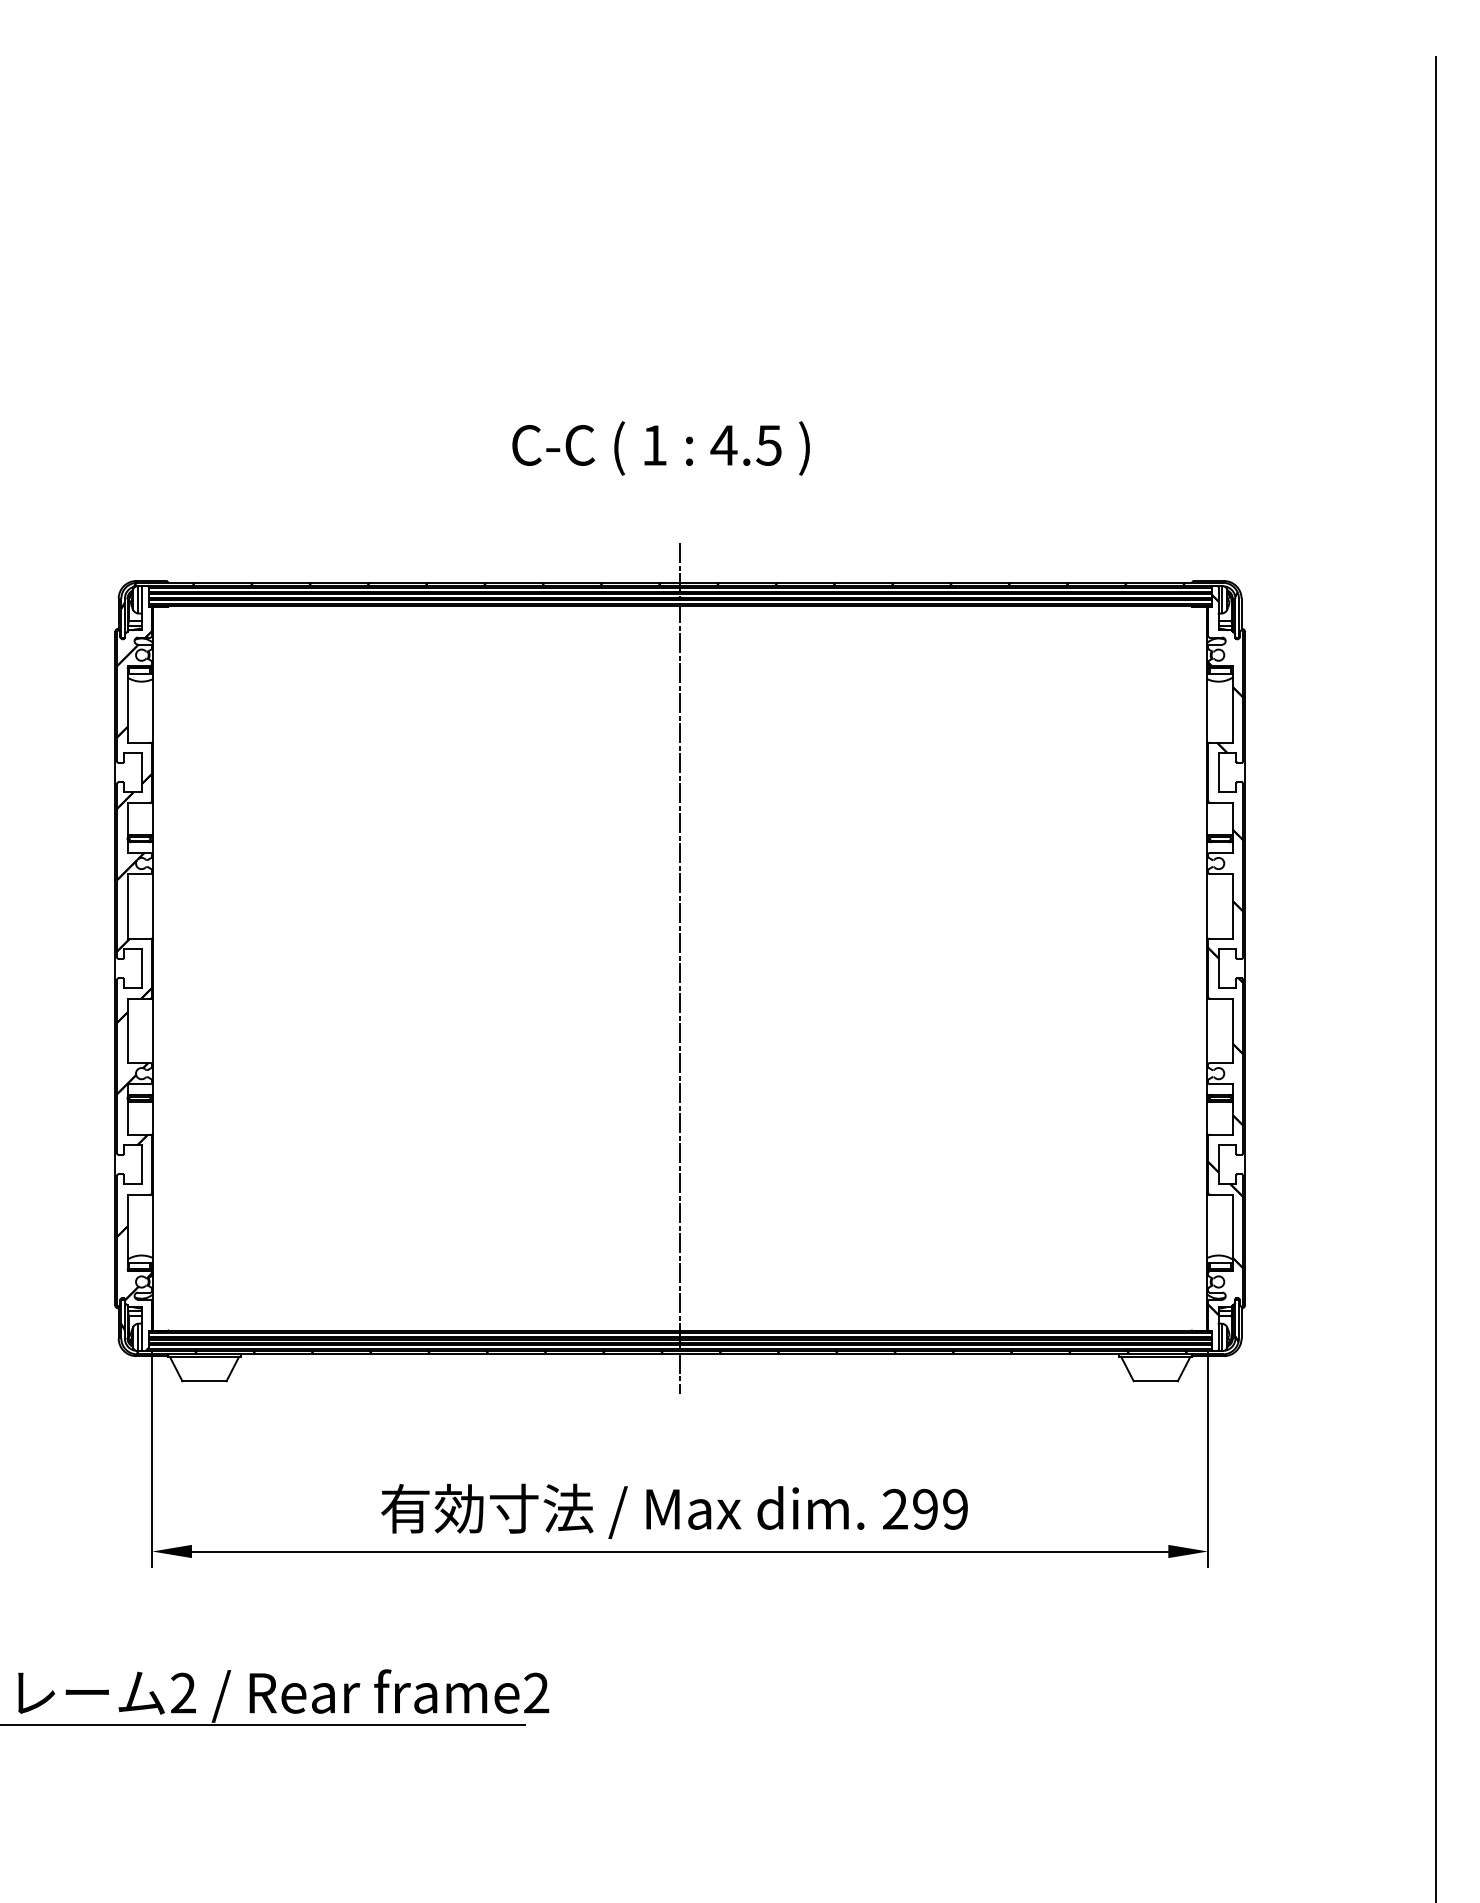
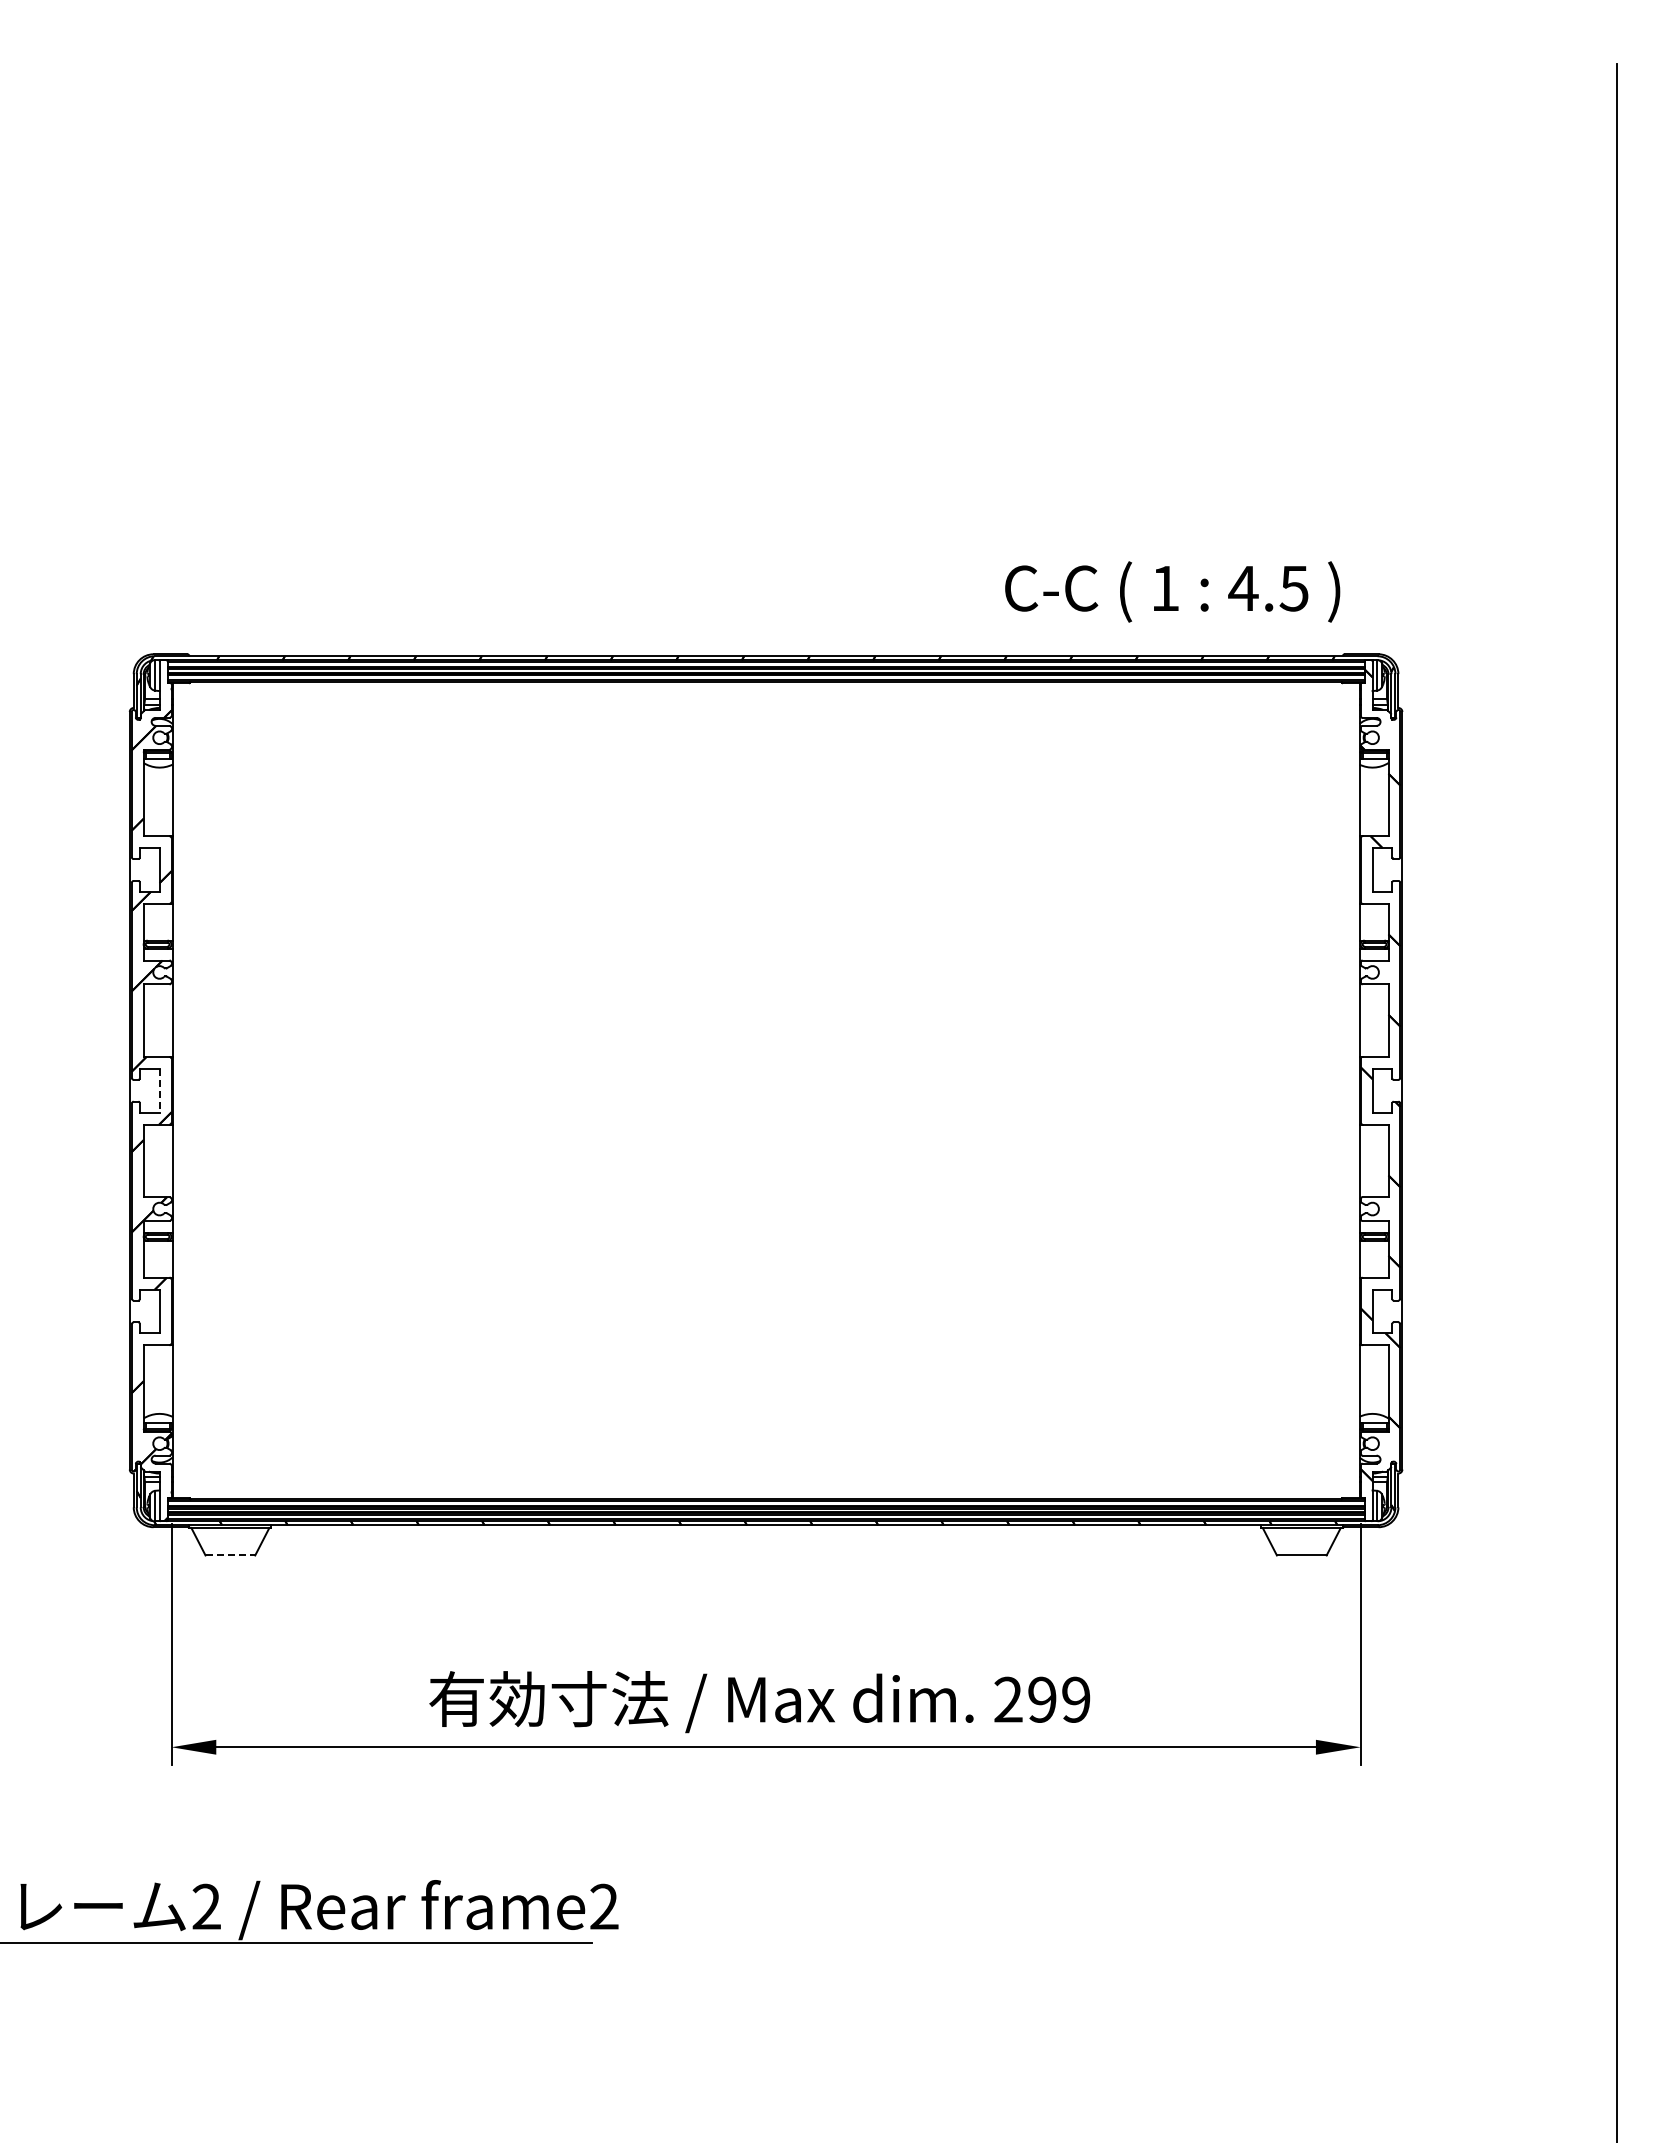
text: (660, 448) -> (1172, 591), moved
line: (141, 968) -> (159, 1090), solid -> dashed
line: (680, 968) -> (766, 1090), removed
line: (204, 1381) -> (230, 1555), solid -> dashed

